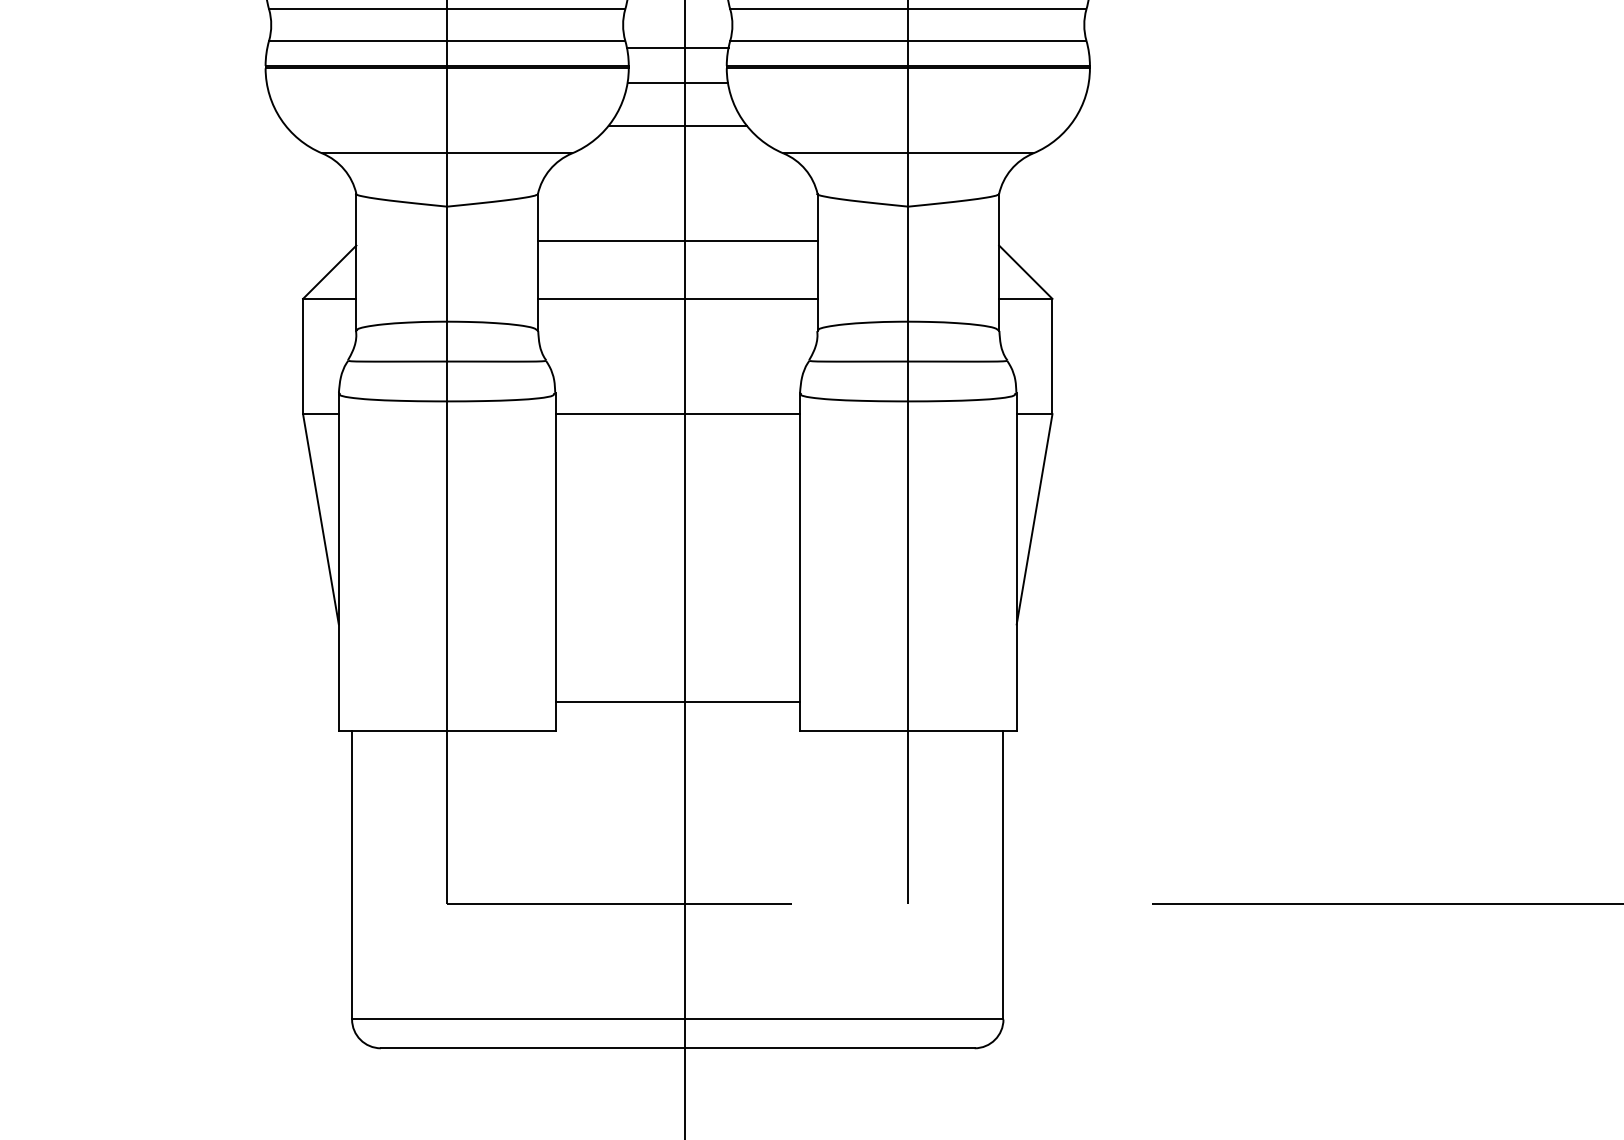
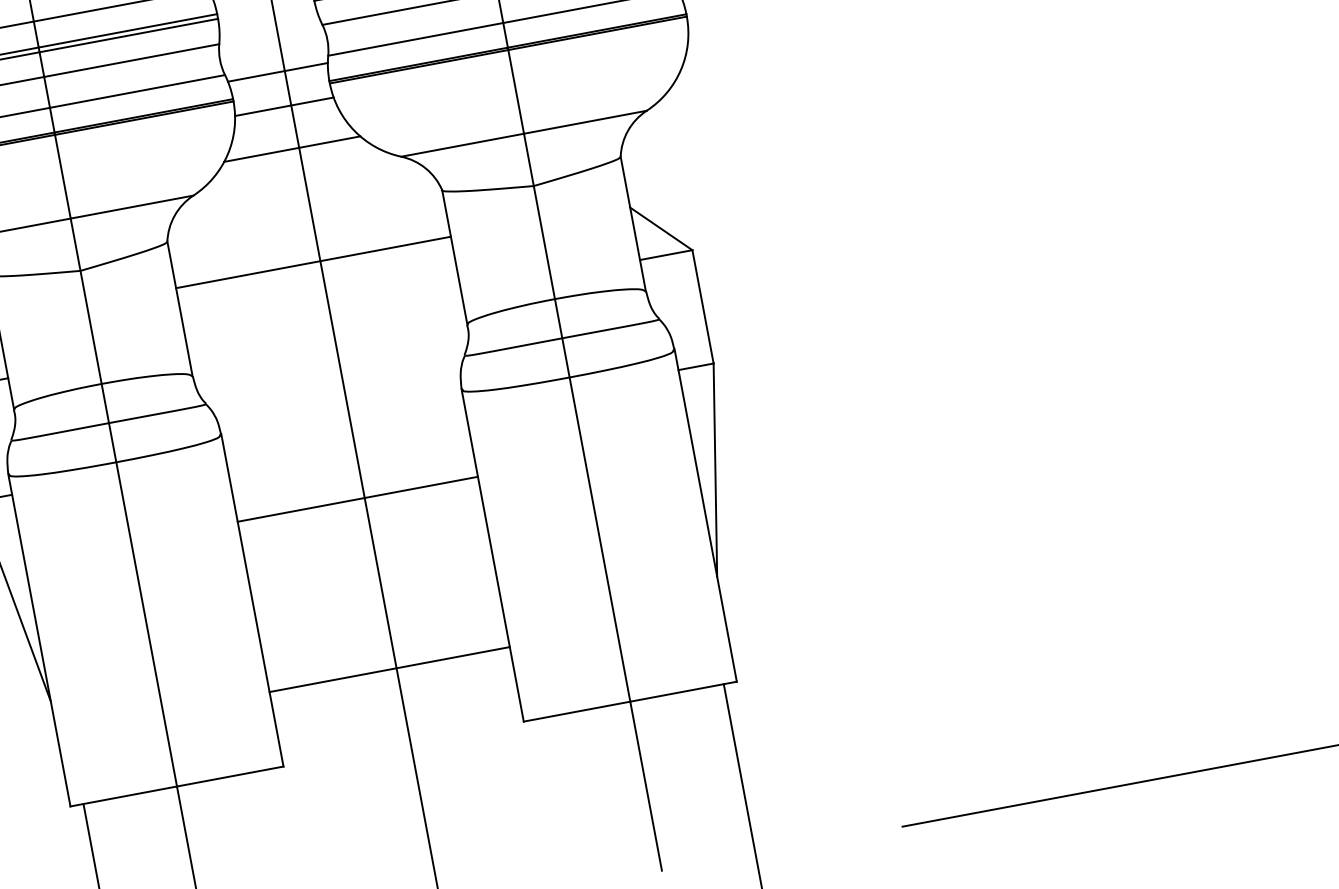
line: (677, 298) -> (323, 318), removed
line: (677, 414) -> (357, 499), moved
line: (677, 702) -> (389, 669), moved

